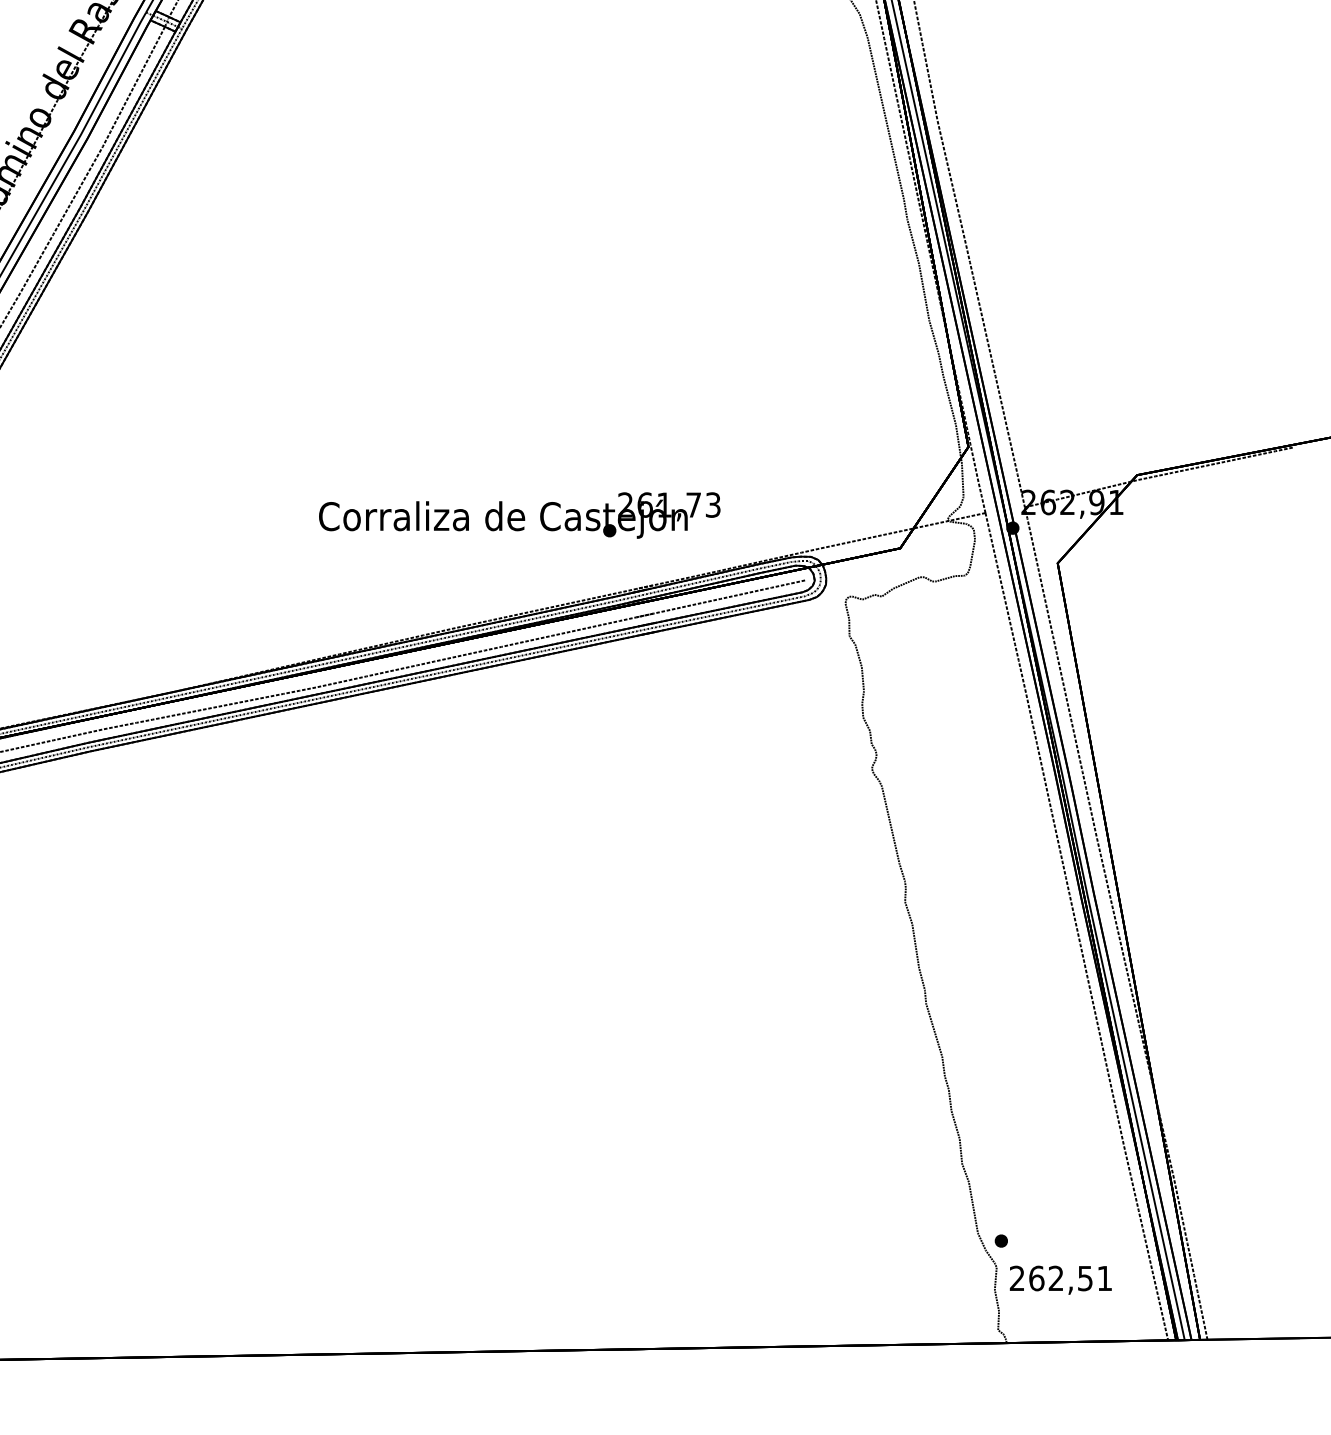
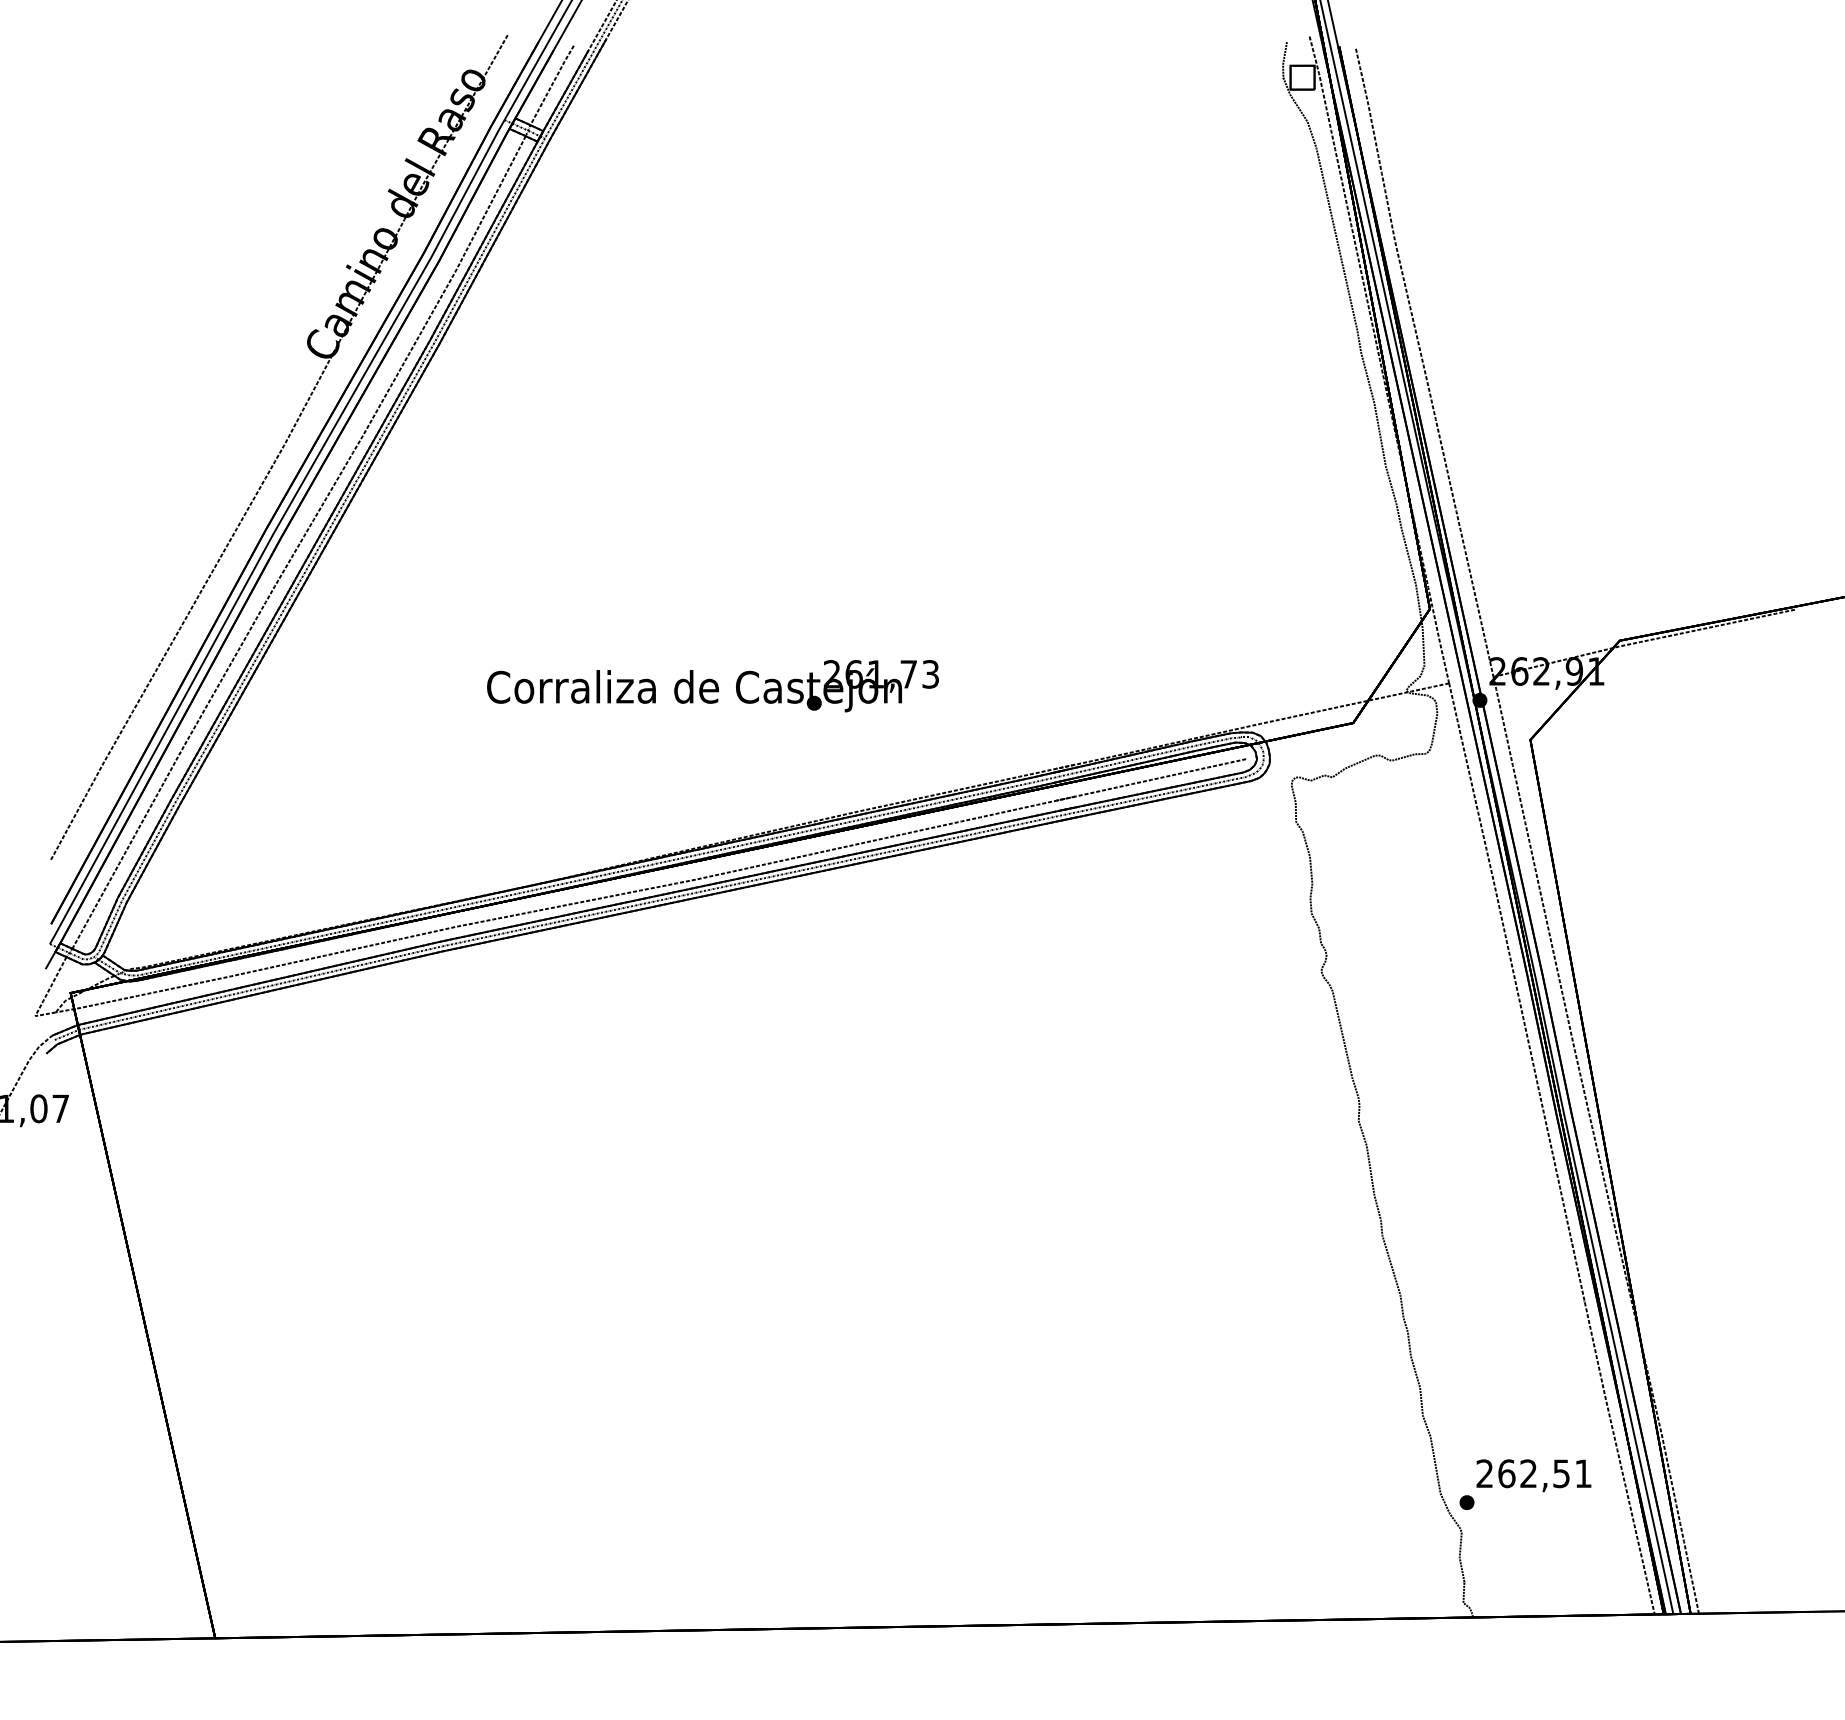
text: (519, 515) -> (712, 686), moved
text: (1060, 1280) -> (1533, 1475), moved

